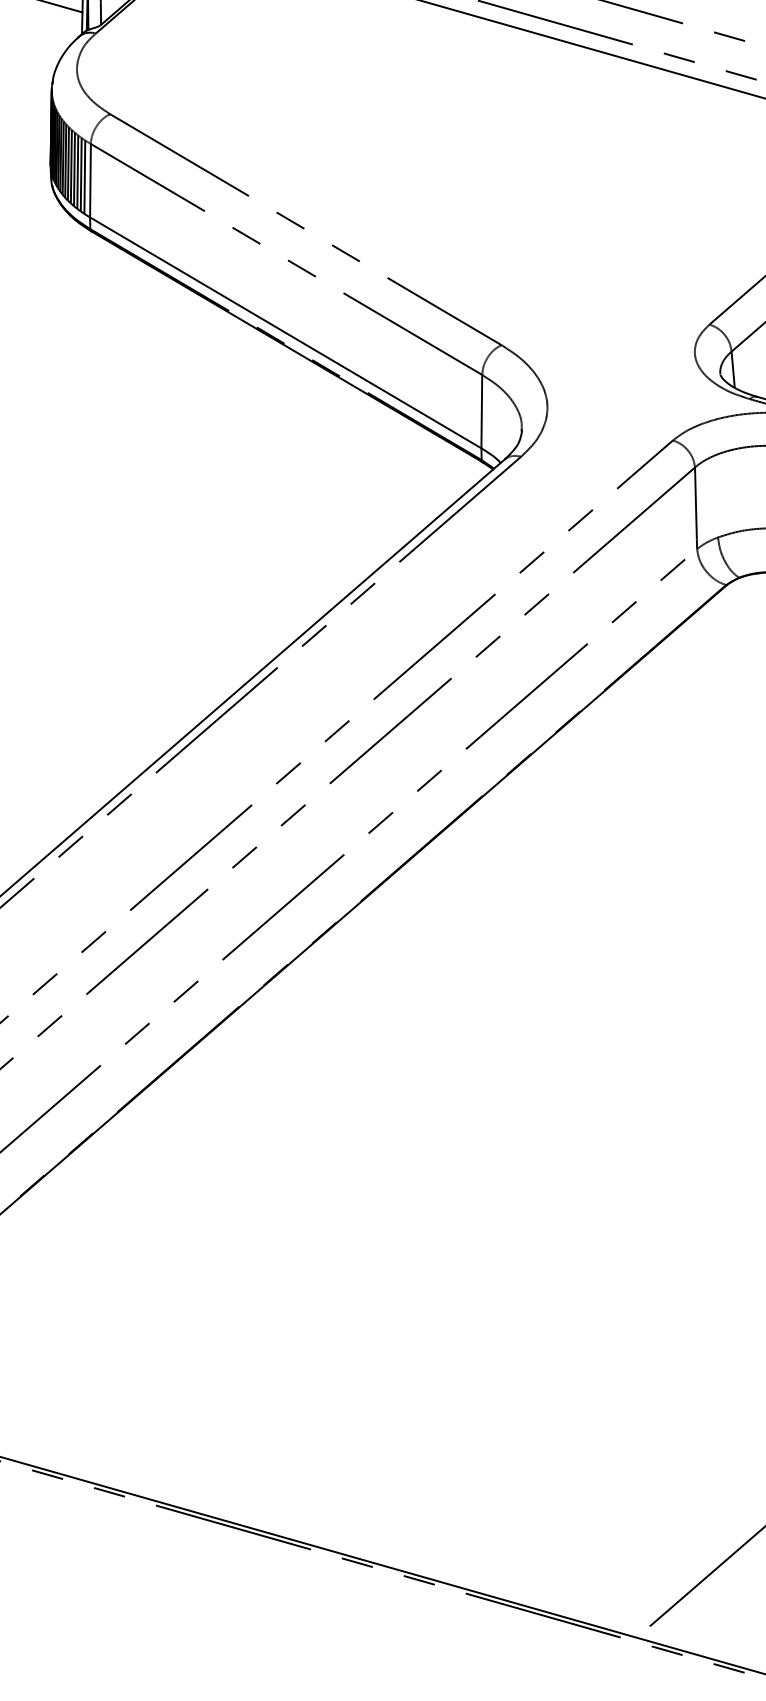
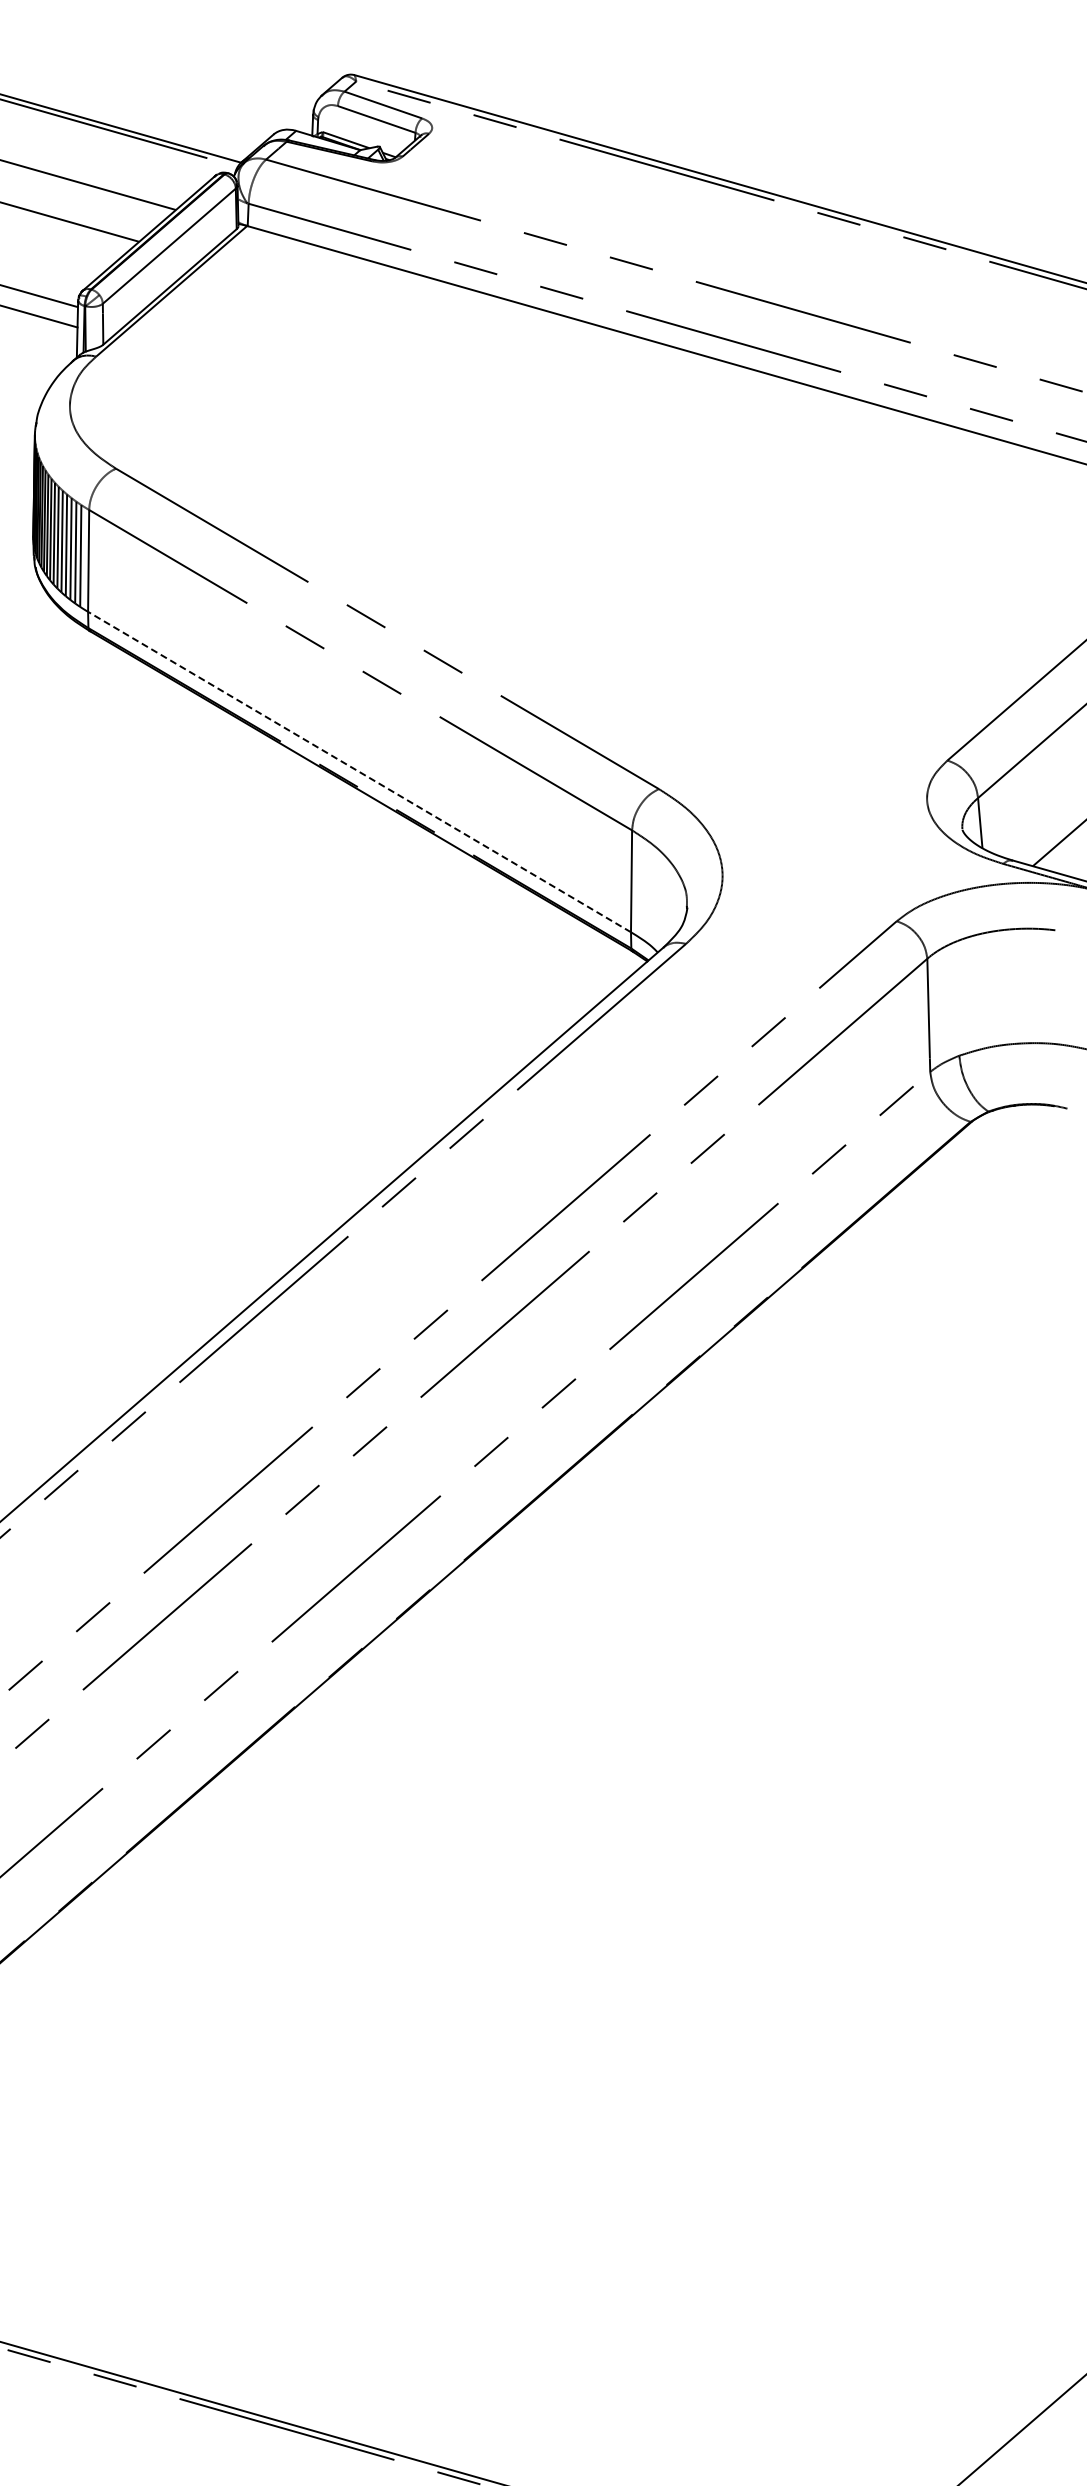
line: (285, 332) -> (359, 771), solid -> dashed

